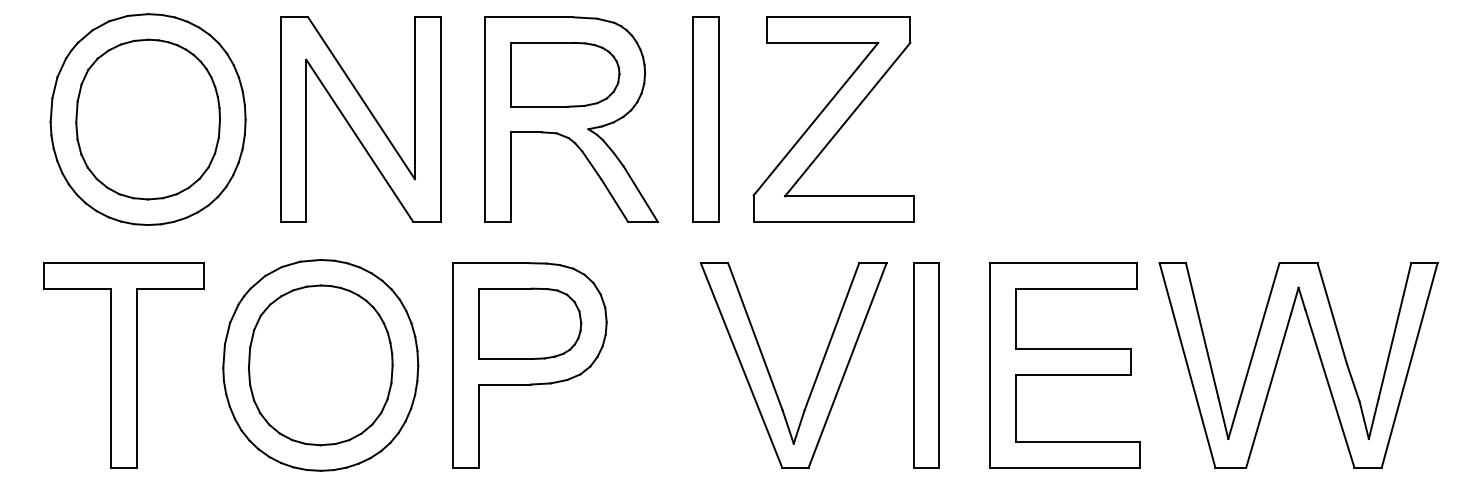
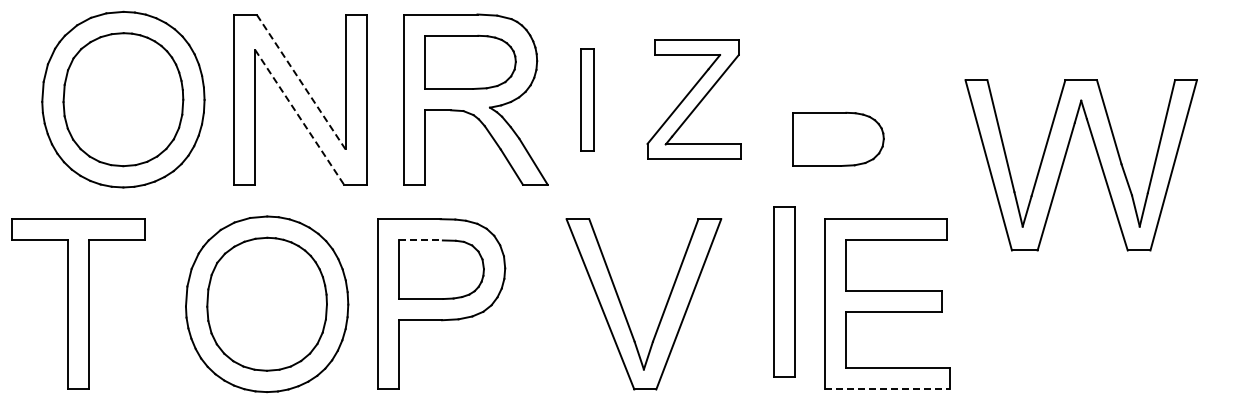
line: (362, 97) -> (301, 81), solid -> dashed
part: (705, 119) -> (587, 99), size x0.6
part: (832, 119) -> (693, 99), size x0.7
line: (359, 141) -> (299, 117), solid -> dashed
part: (1007, 166) -> (838, 138), added
line: (506, 288) -> (421, 240), solid -> dashed
part: (1279, 358) -> (1065, 159), moved
part: (124, 364) -> (78, 303), moved
part: (926, 364) -> (784, 291), moved
part: (770, 372) -> (624, 310), moved
line: (1065, 467) -> (887, 389), solid -> dashed

